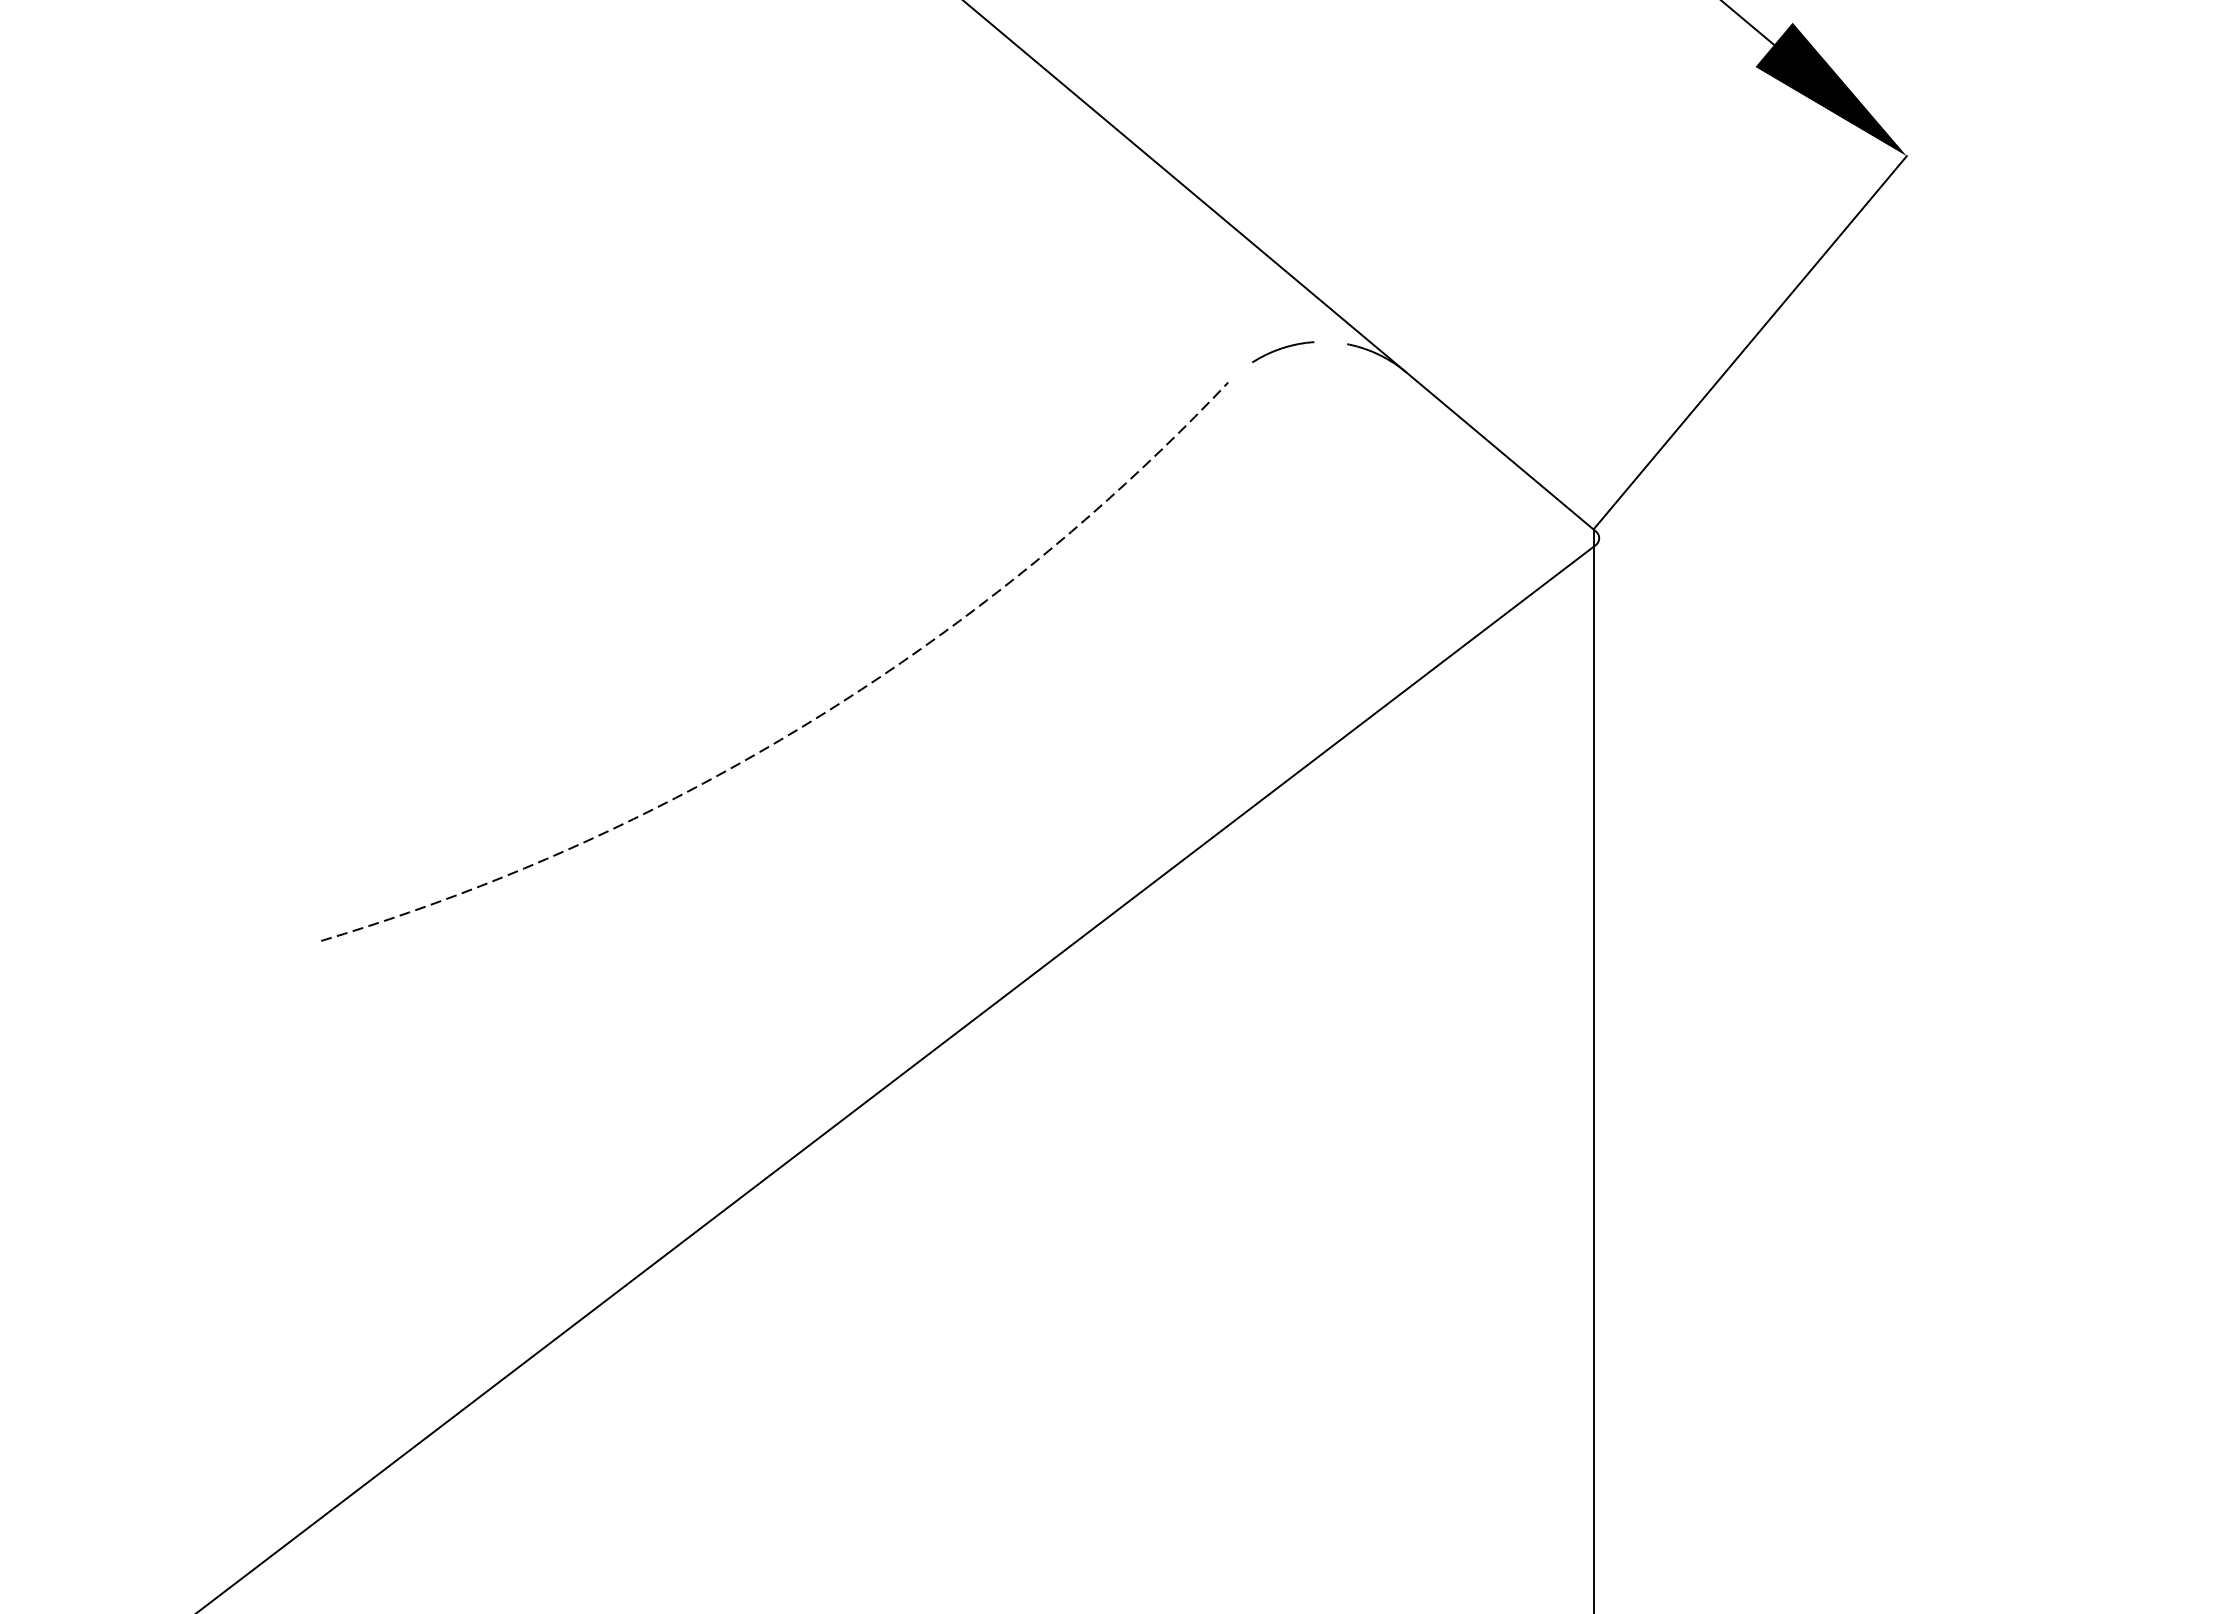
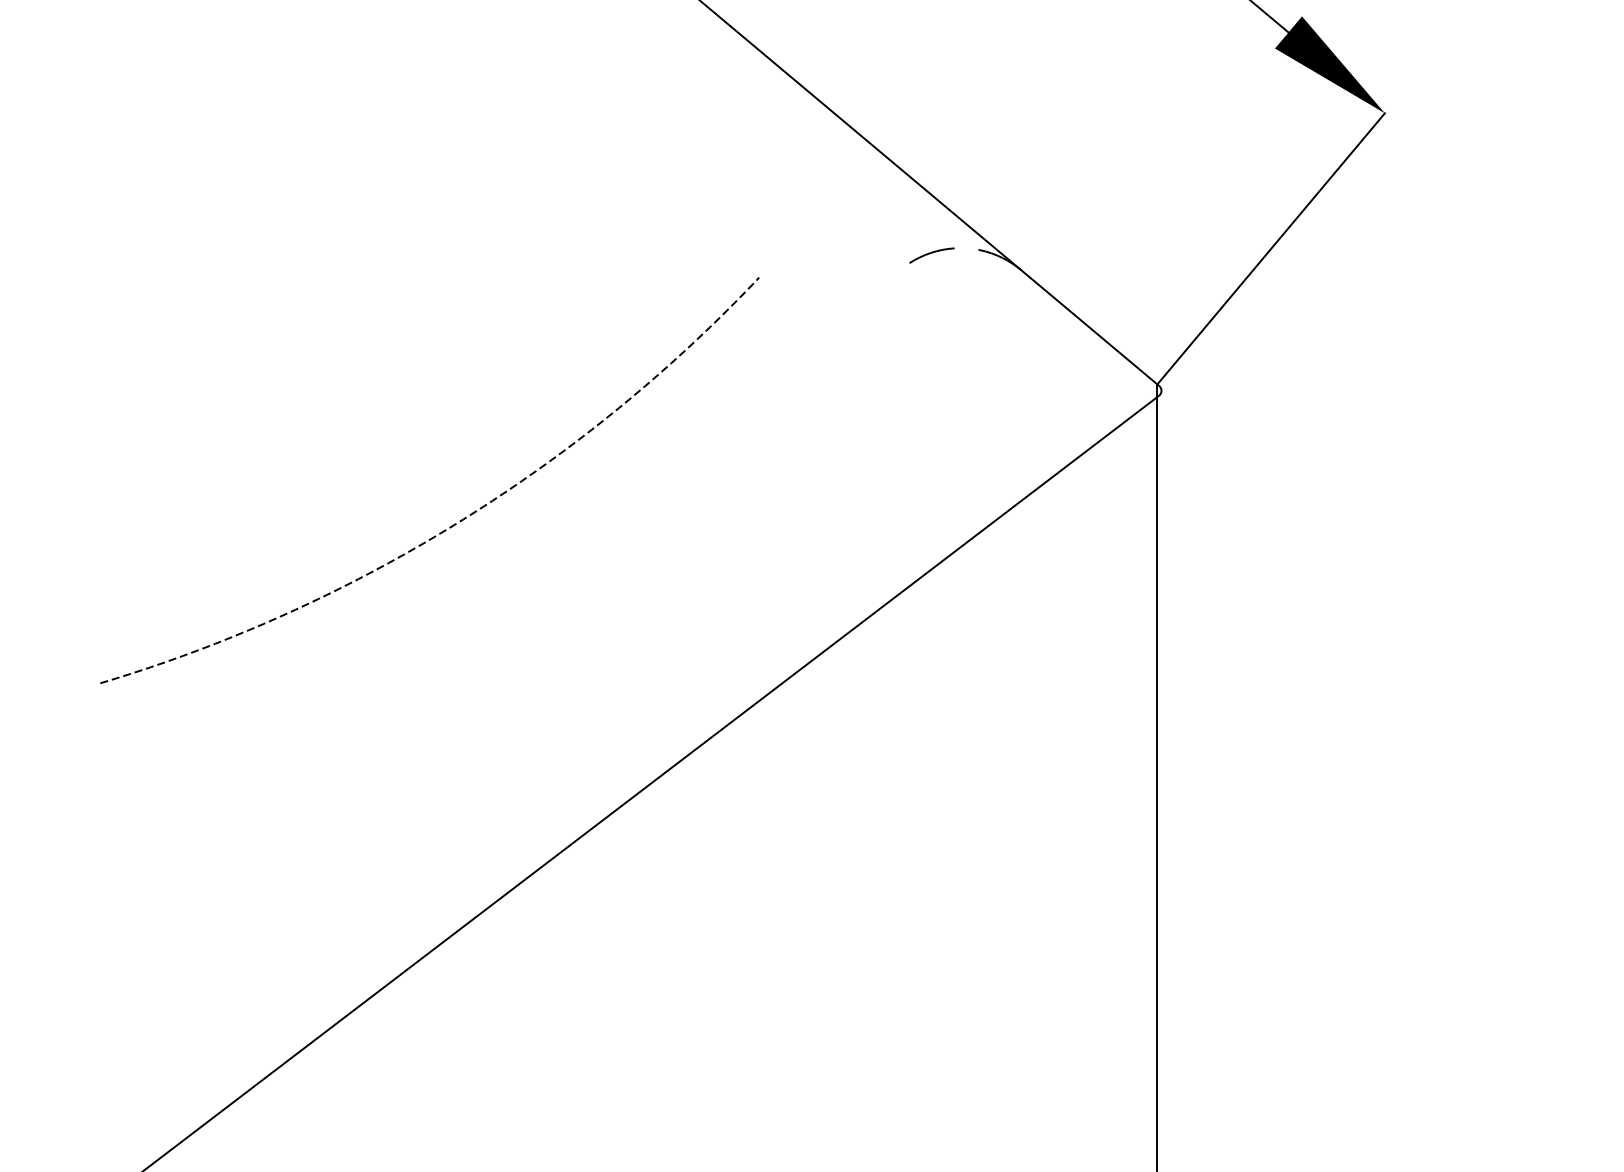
curve: (810, 720) -> (455, 523), moved

